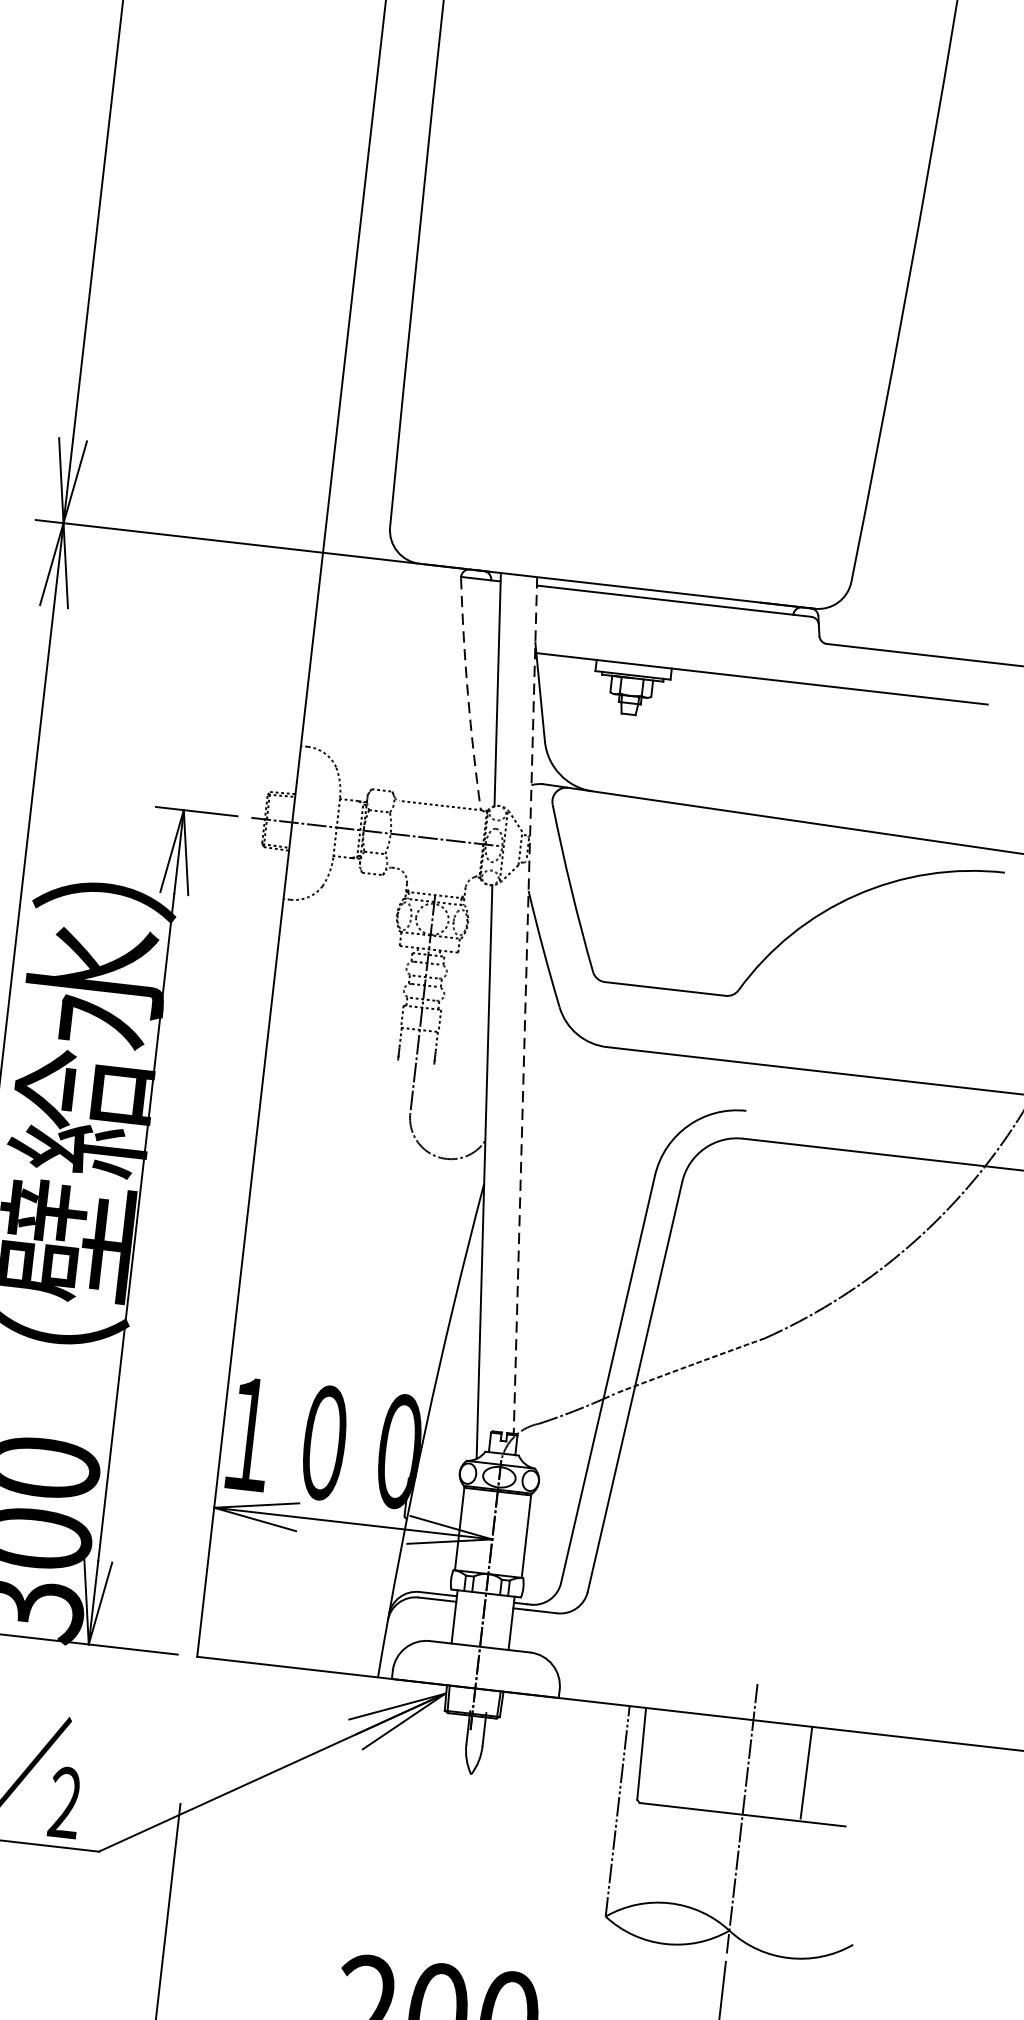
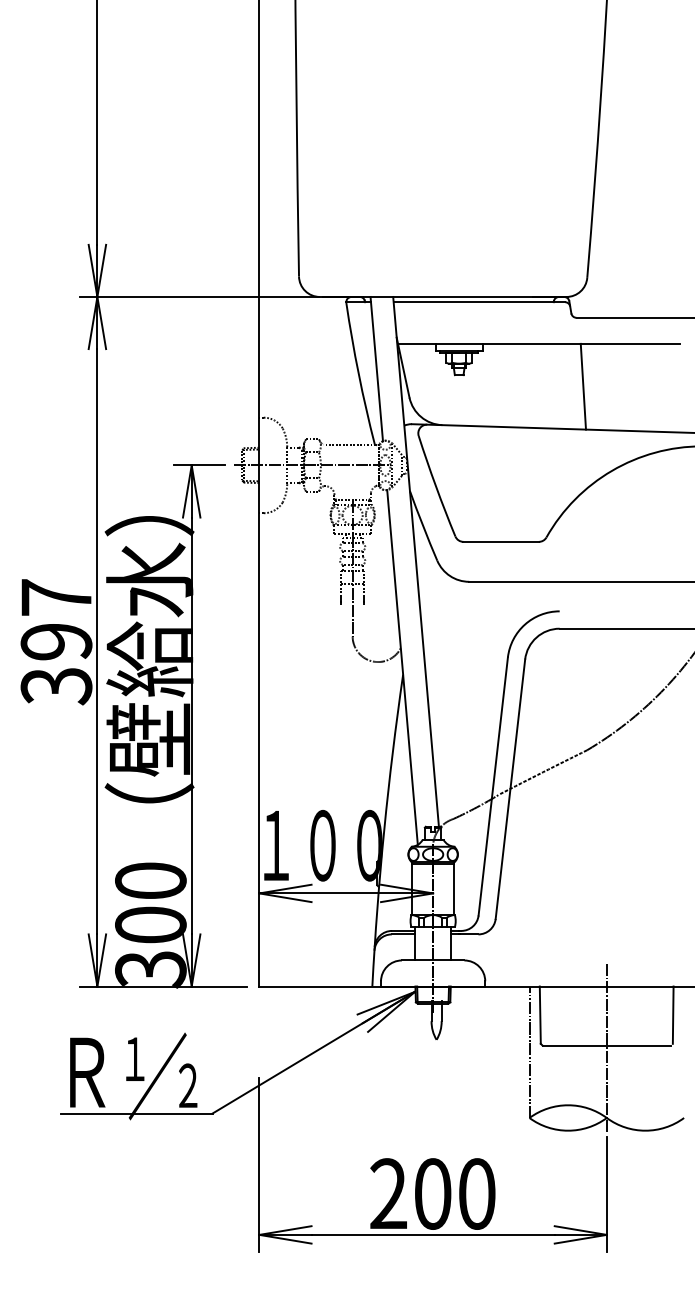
arc: (467, 694) -> (358, 374), dashed -> solid
line: (823, 755) -> (582, 386), added
line: (526, 1004) -> (416, 561), dashed -> solid
line: (805, 1771) -> (672, 1014), moved

